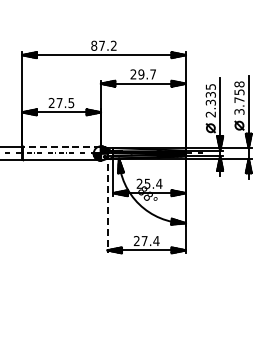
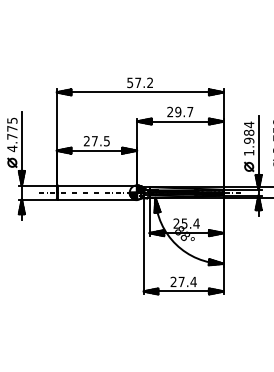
text: (94, 45) -> (130, 82), 87.2 -> 57.2
text: (211, 100) -> (249, 138), 2.335 -> 1.984
line: (62, 146) -> (97, 185), dashed -> solid
line: (107, 203) -> (143, 243), dashed -> solid

